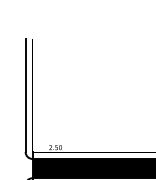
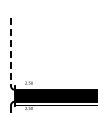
line: (24, 94) -> (10, 51), solid -> dashed

